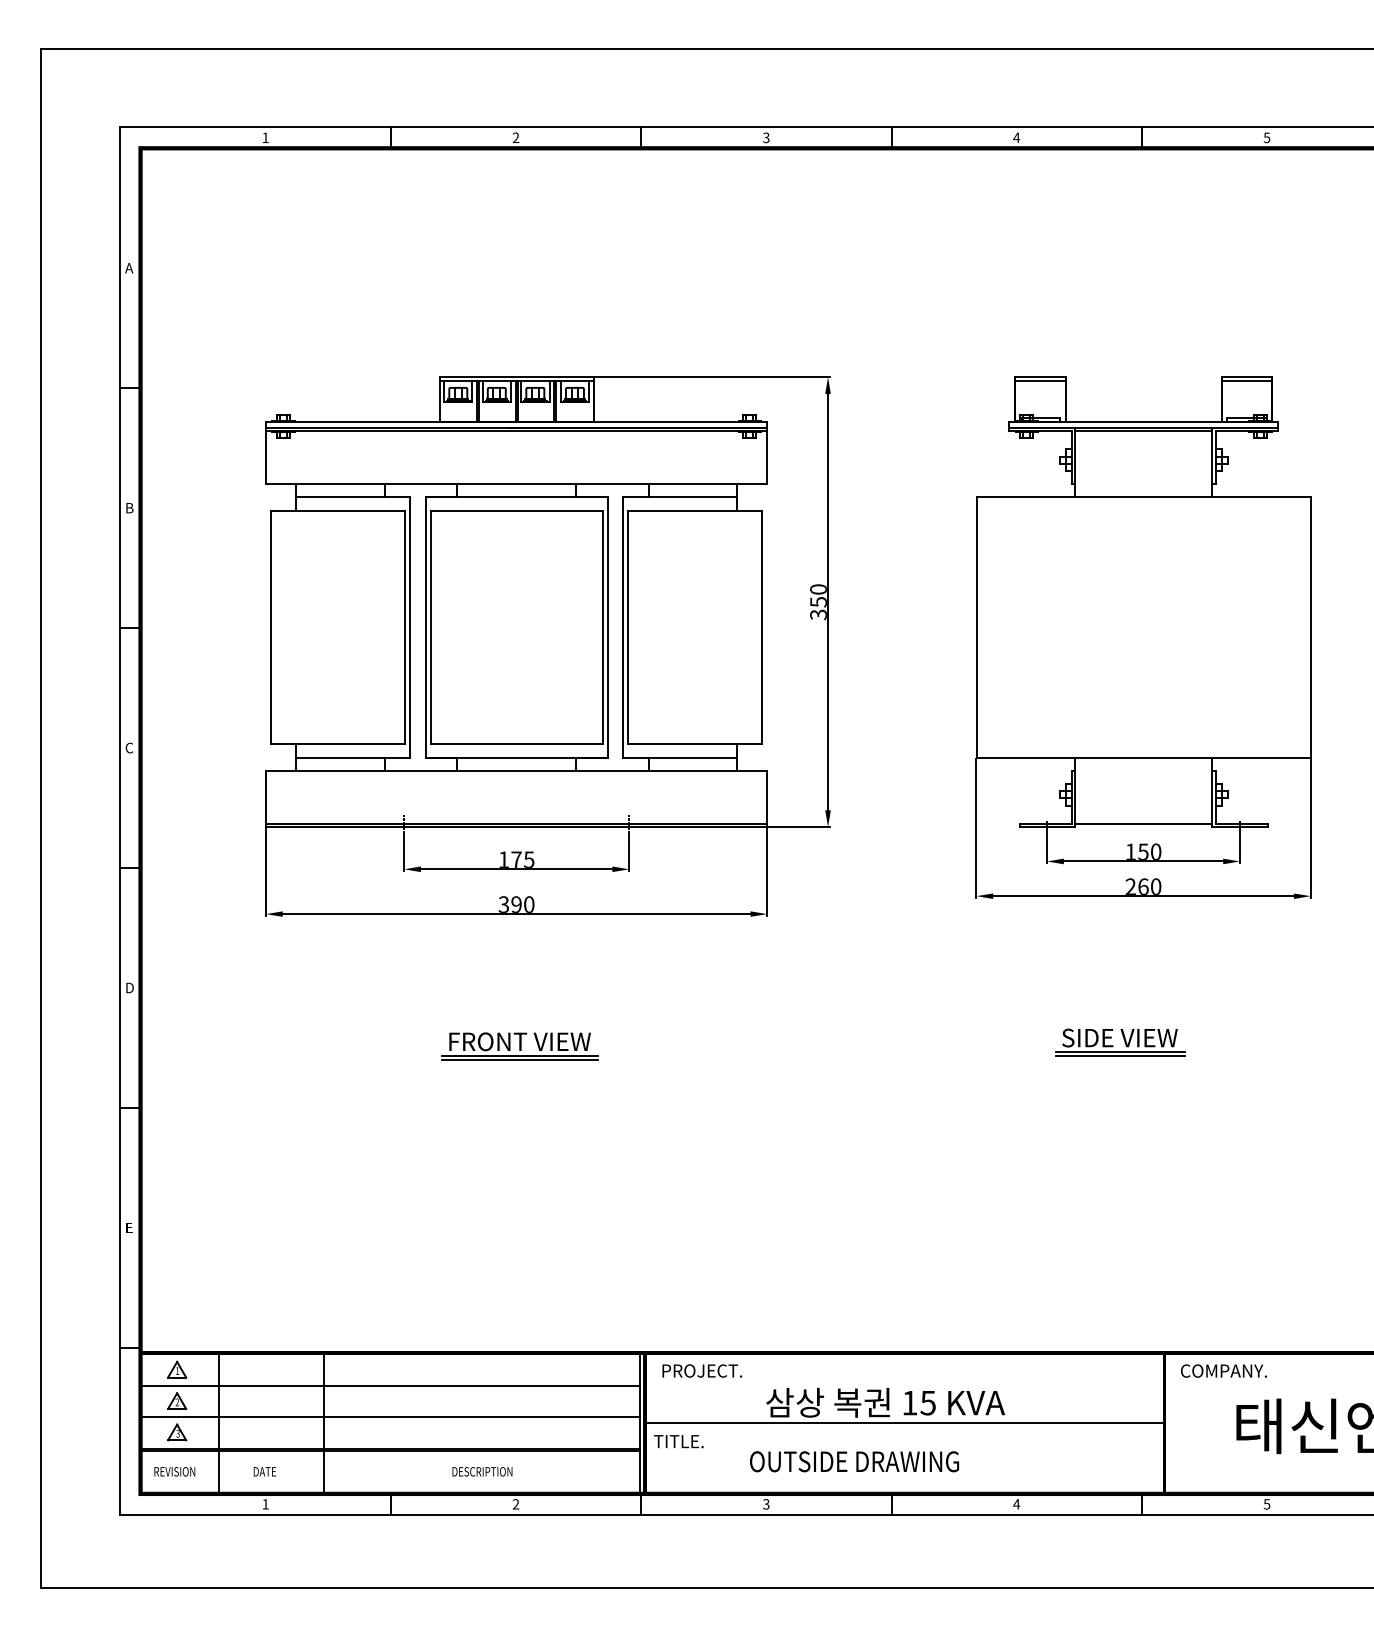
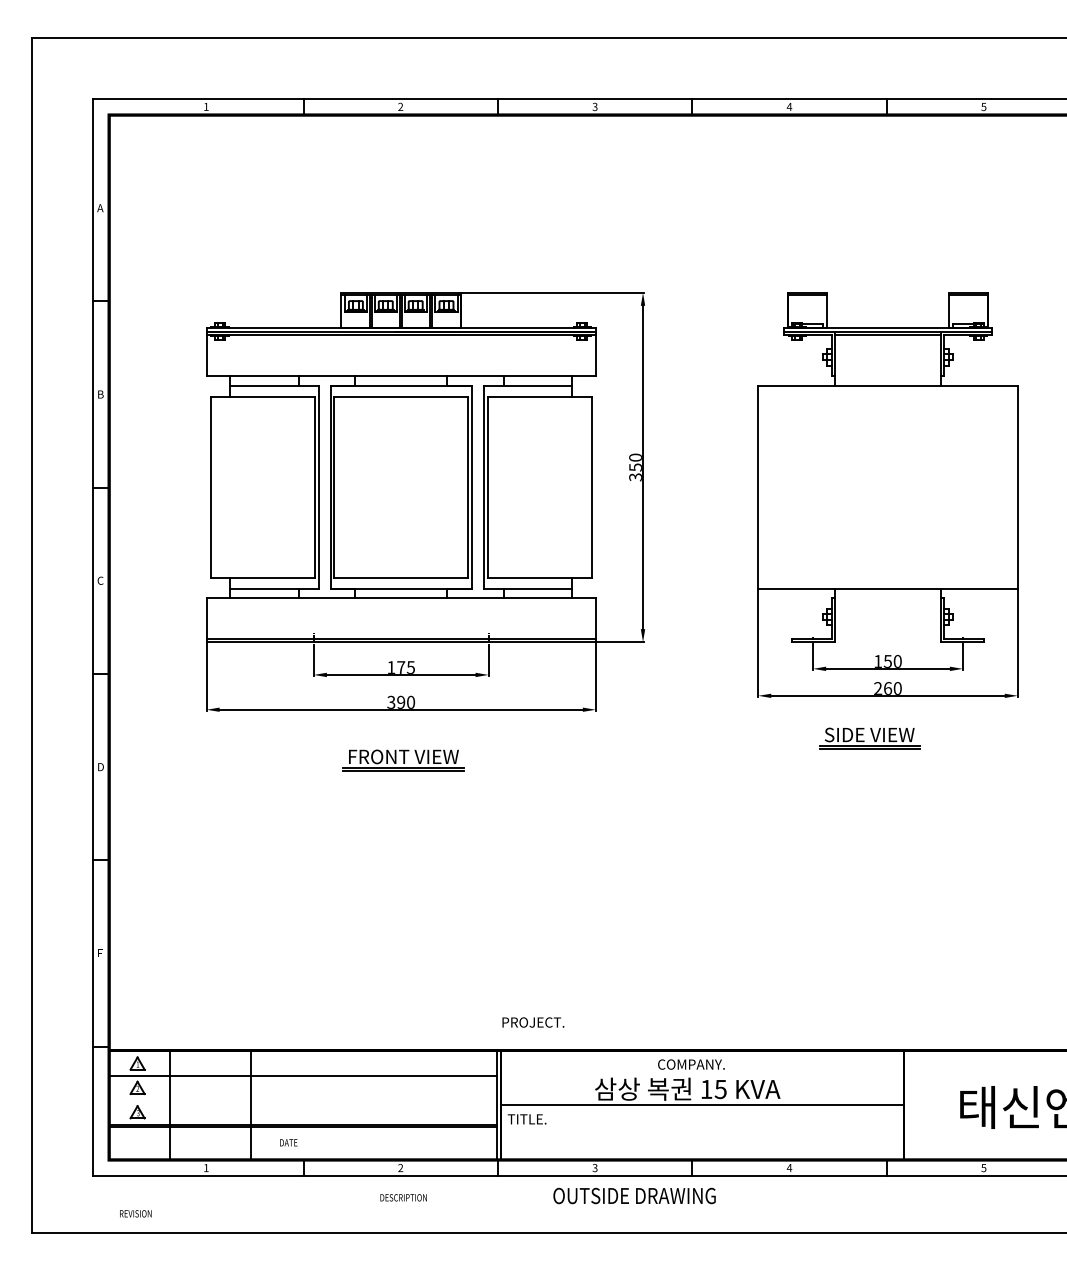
line: (1142, 823) -> (887, 639), removed
part: (1119, 1042) -> (869, 738), moved
part: (519, 1046) -> (403, 760), moved
text: (702, 1370) -> (533, 1022), moved
text: (1224, 1370) -> (691, 1064), moved
line: (389, 1417) -> (302, 1100), removed
text: (854, 1461) -> (634, 1195), moved
text: (174, 1471) -> (135, 1213), moved
text: (264, 1471) -> (288, 1142), moved
text: (482, 1471) -> (403, 1197), moved

